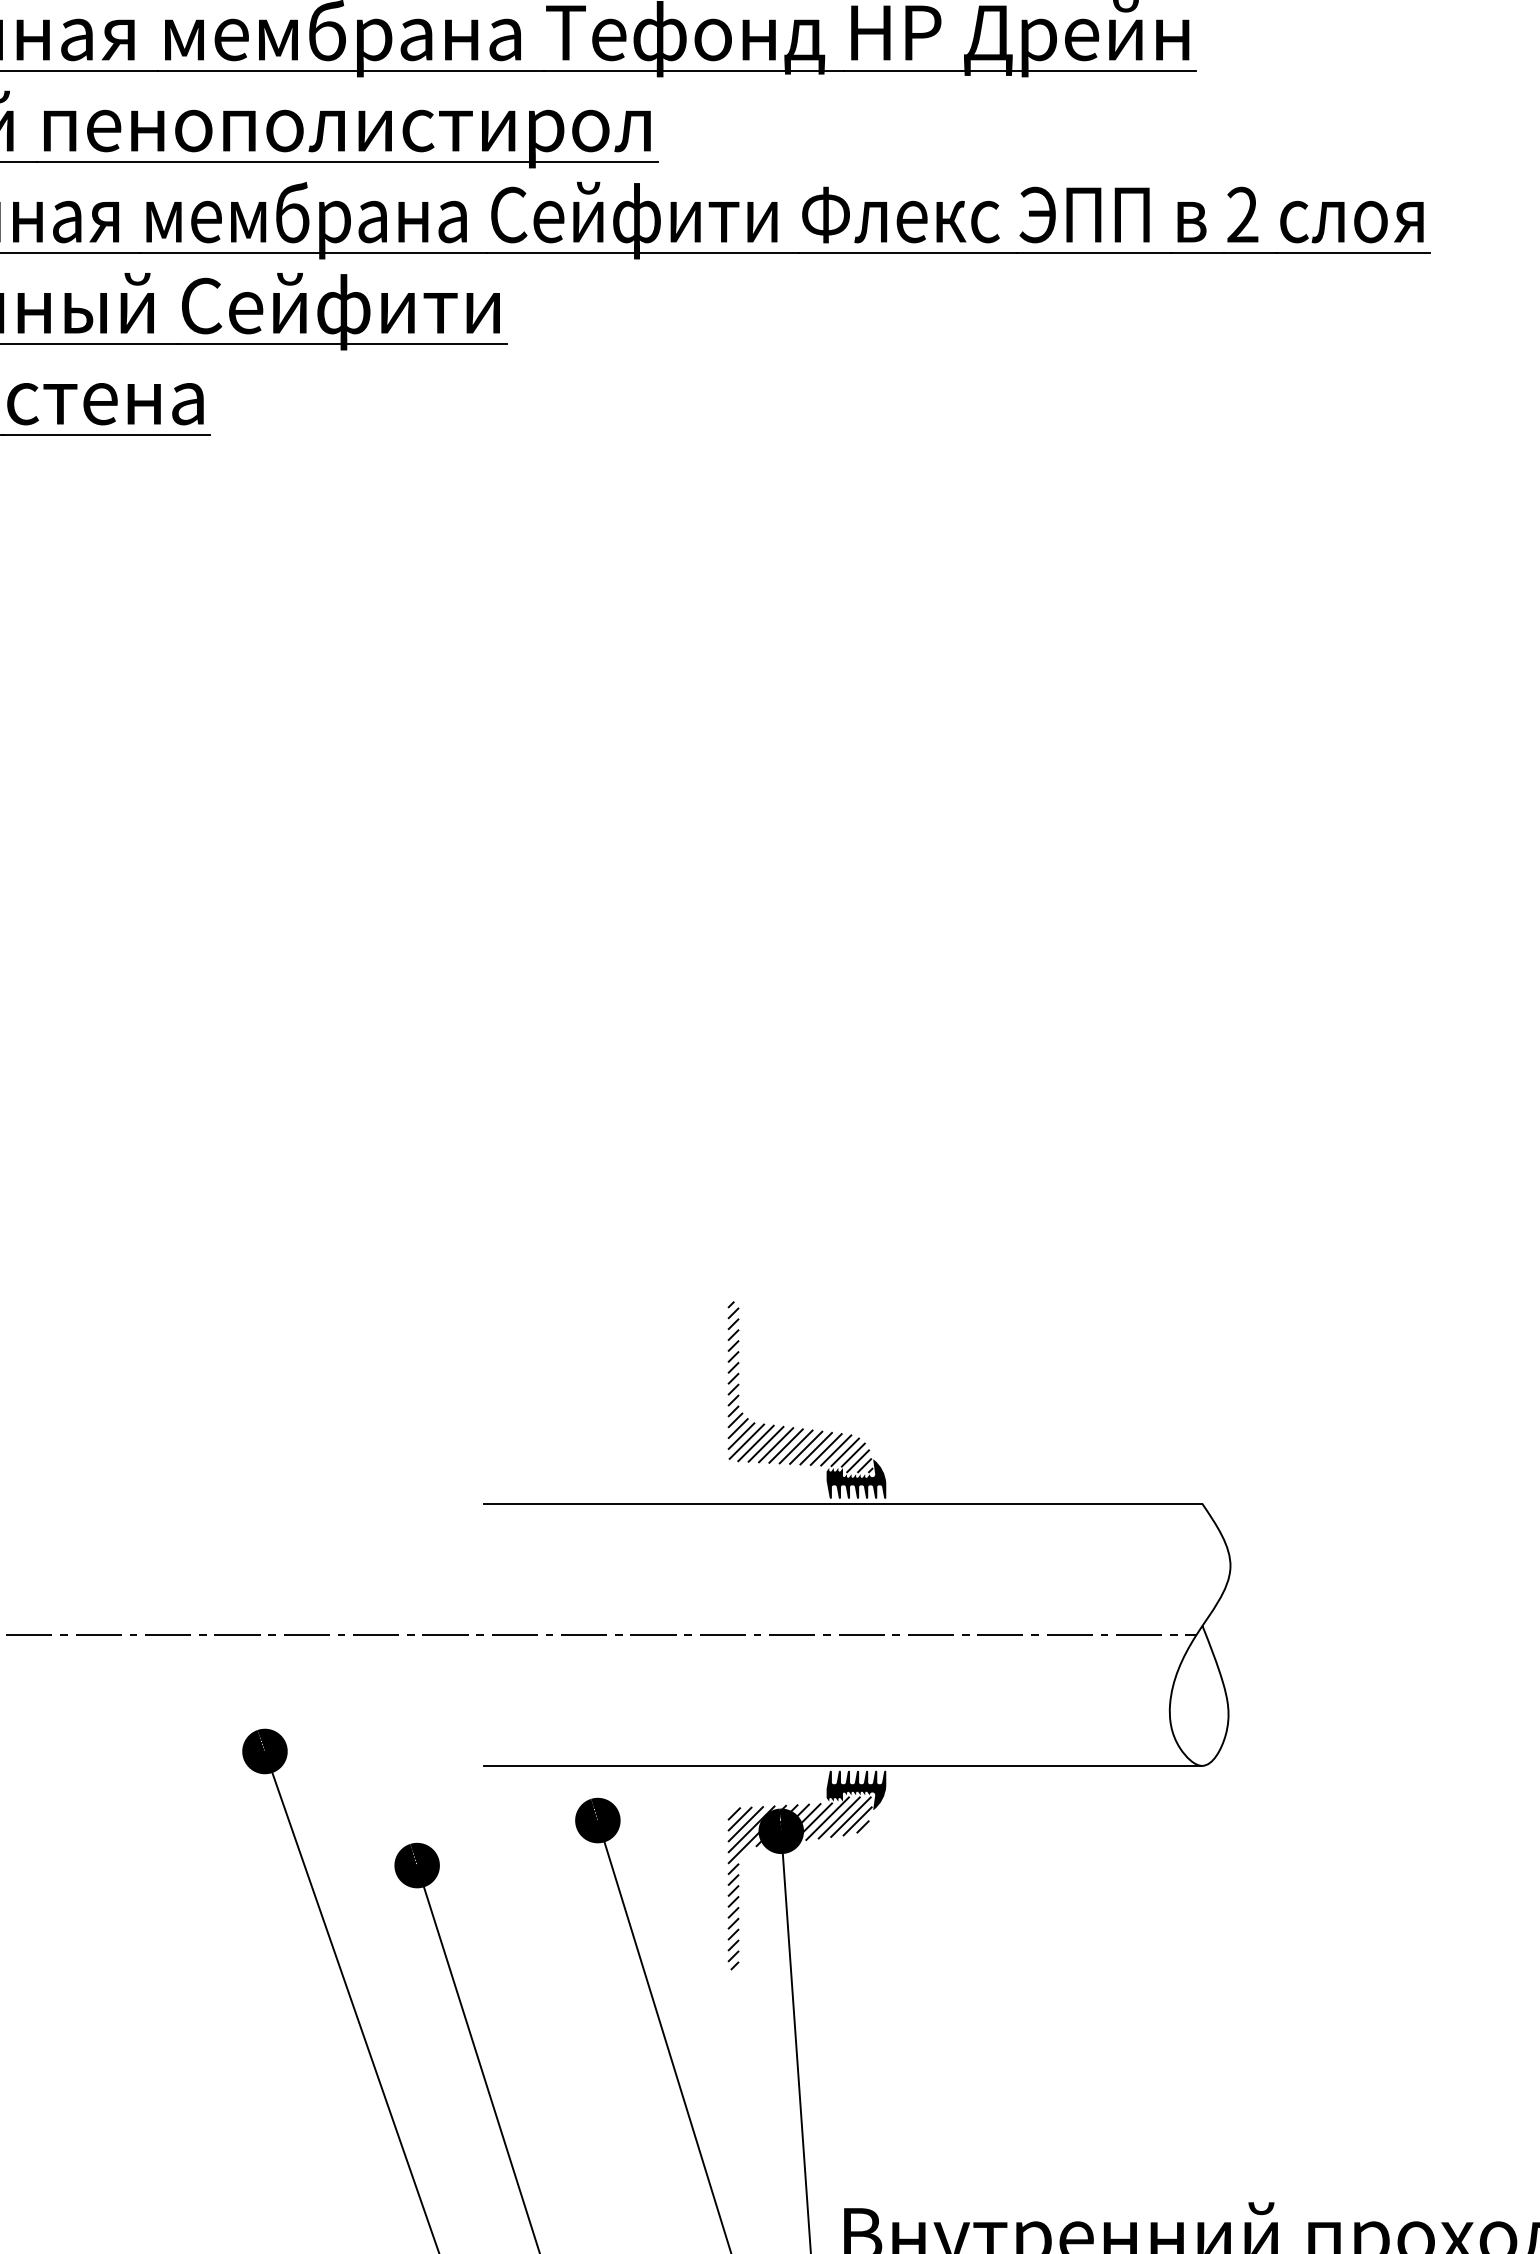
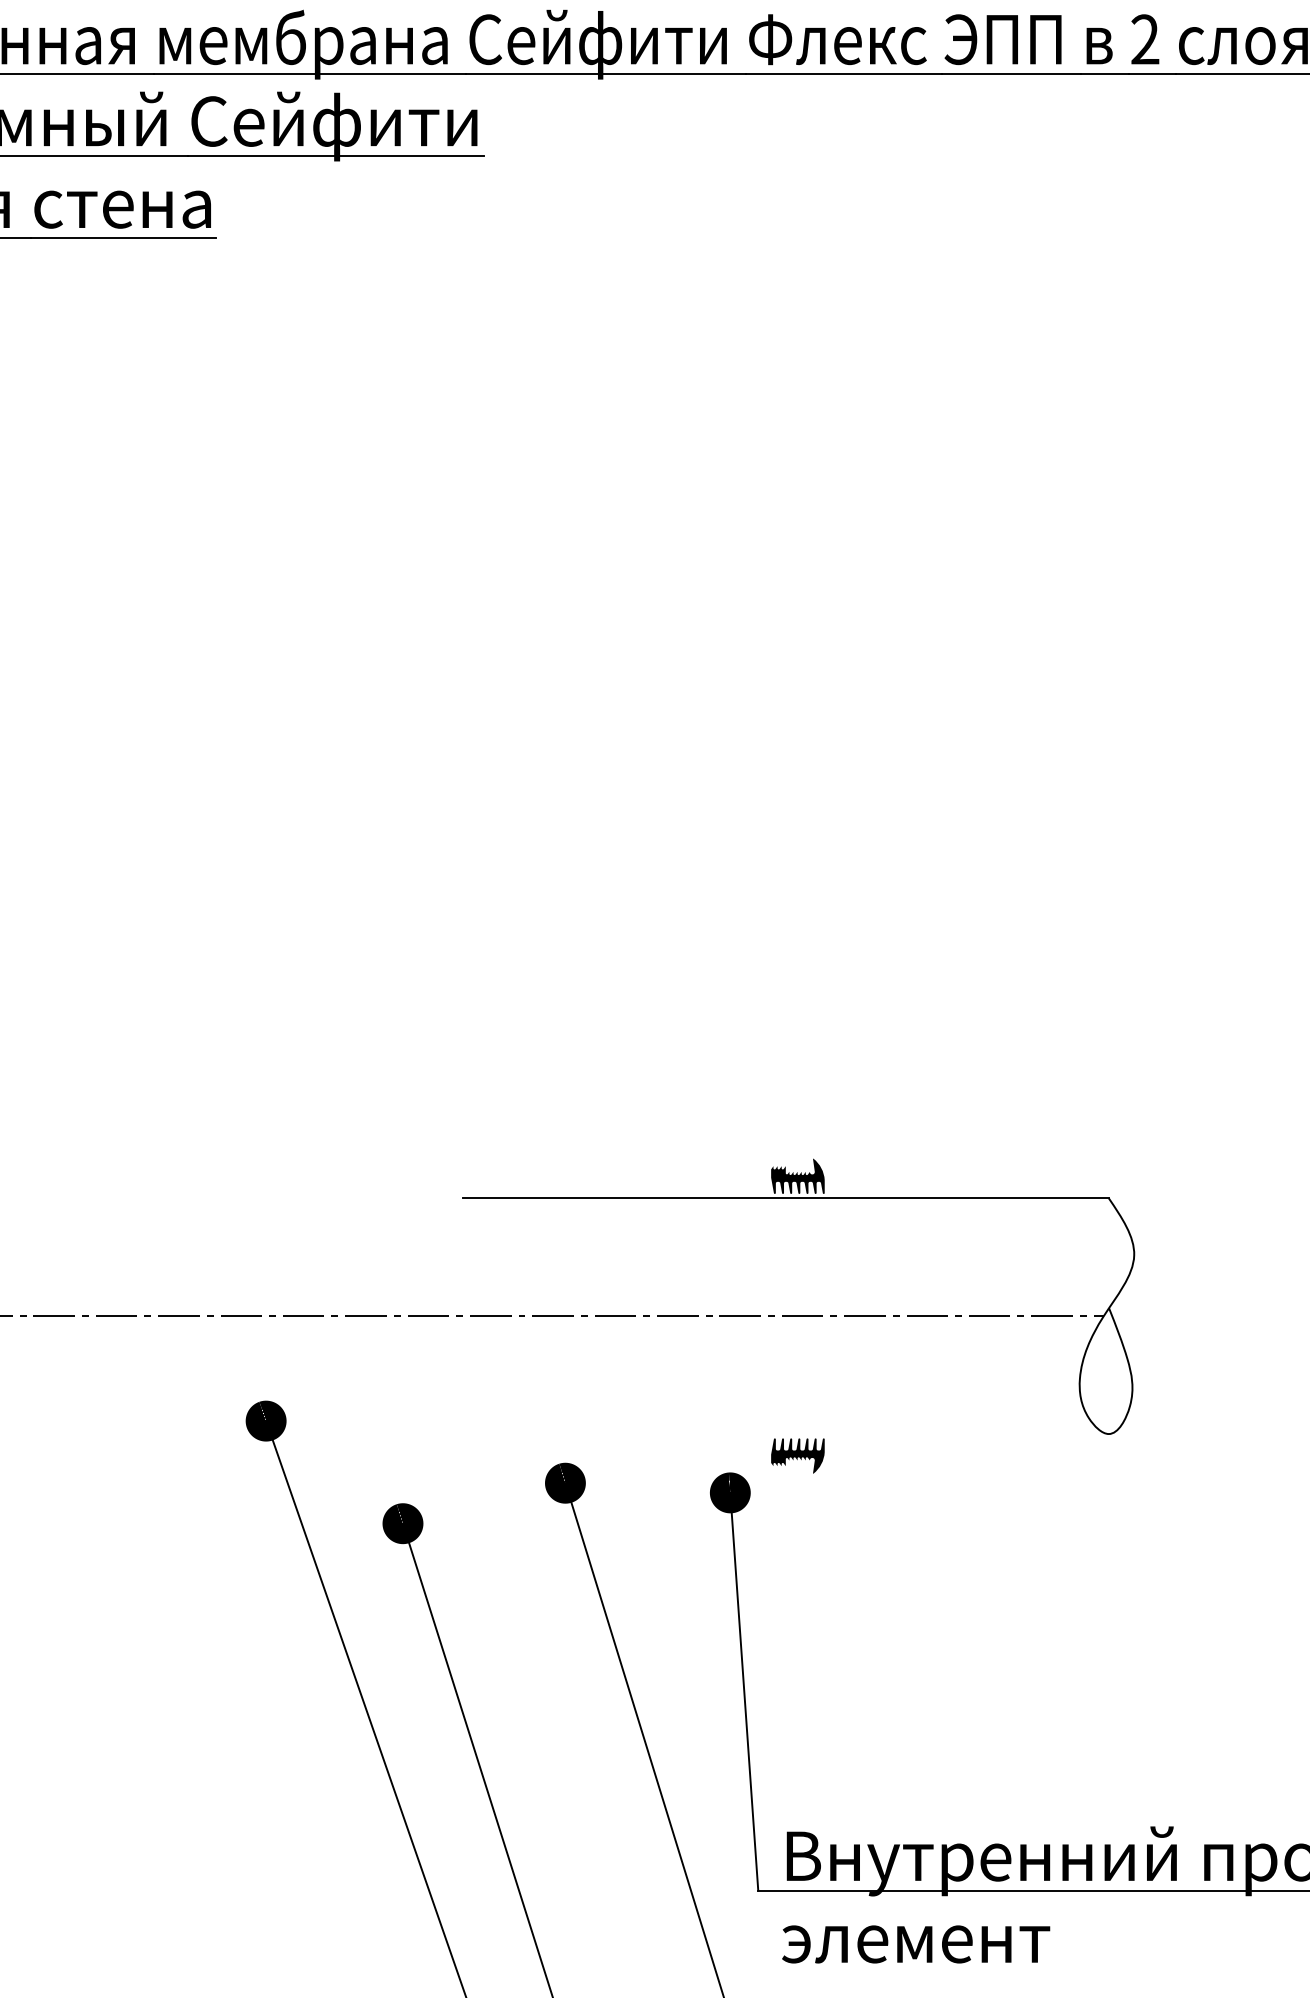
hatch: (800, 1386) -> (747, 1092), removed
line: (843, 1765) -> (786, 1433), removed
hatch: (800, 1882) -> (747, 1538), removed

